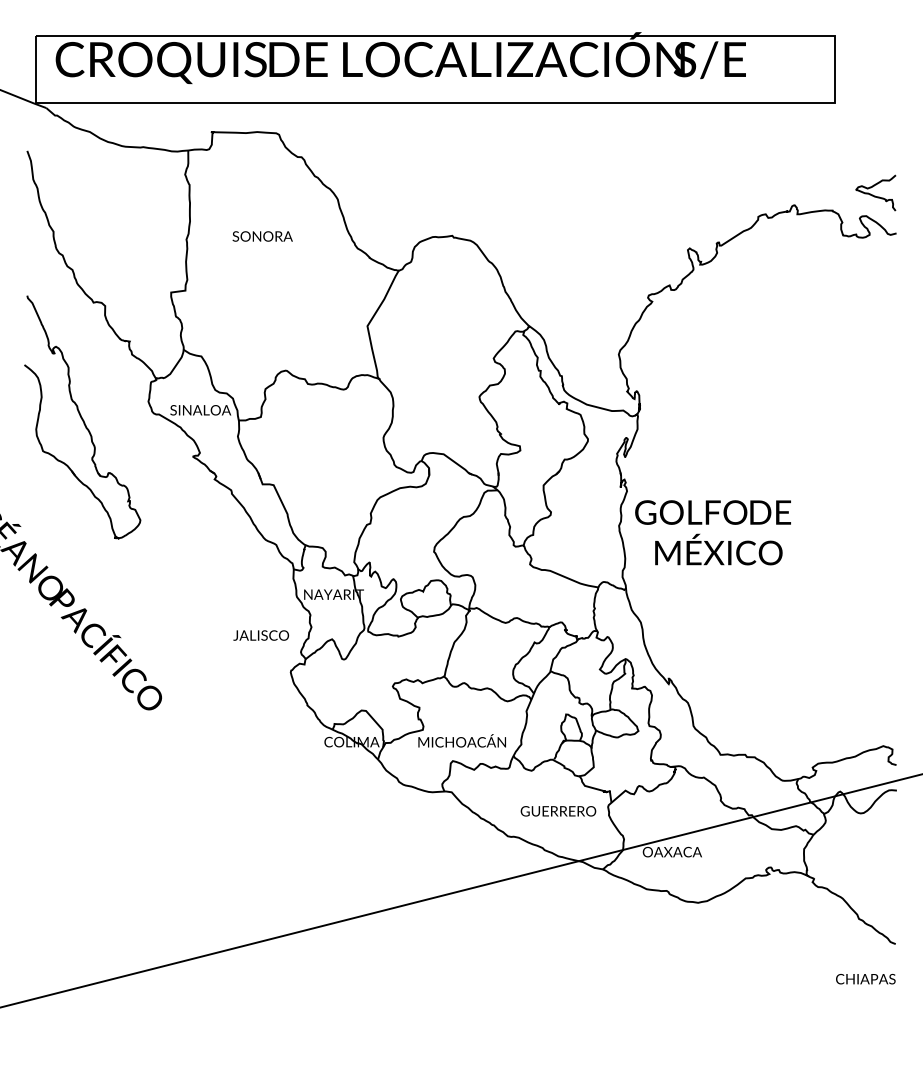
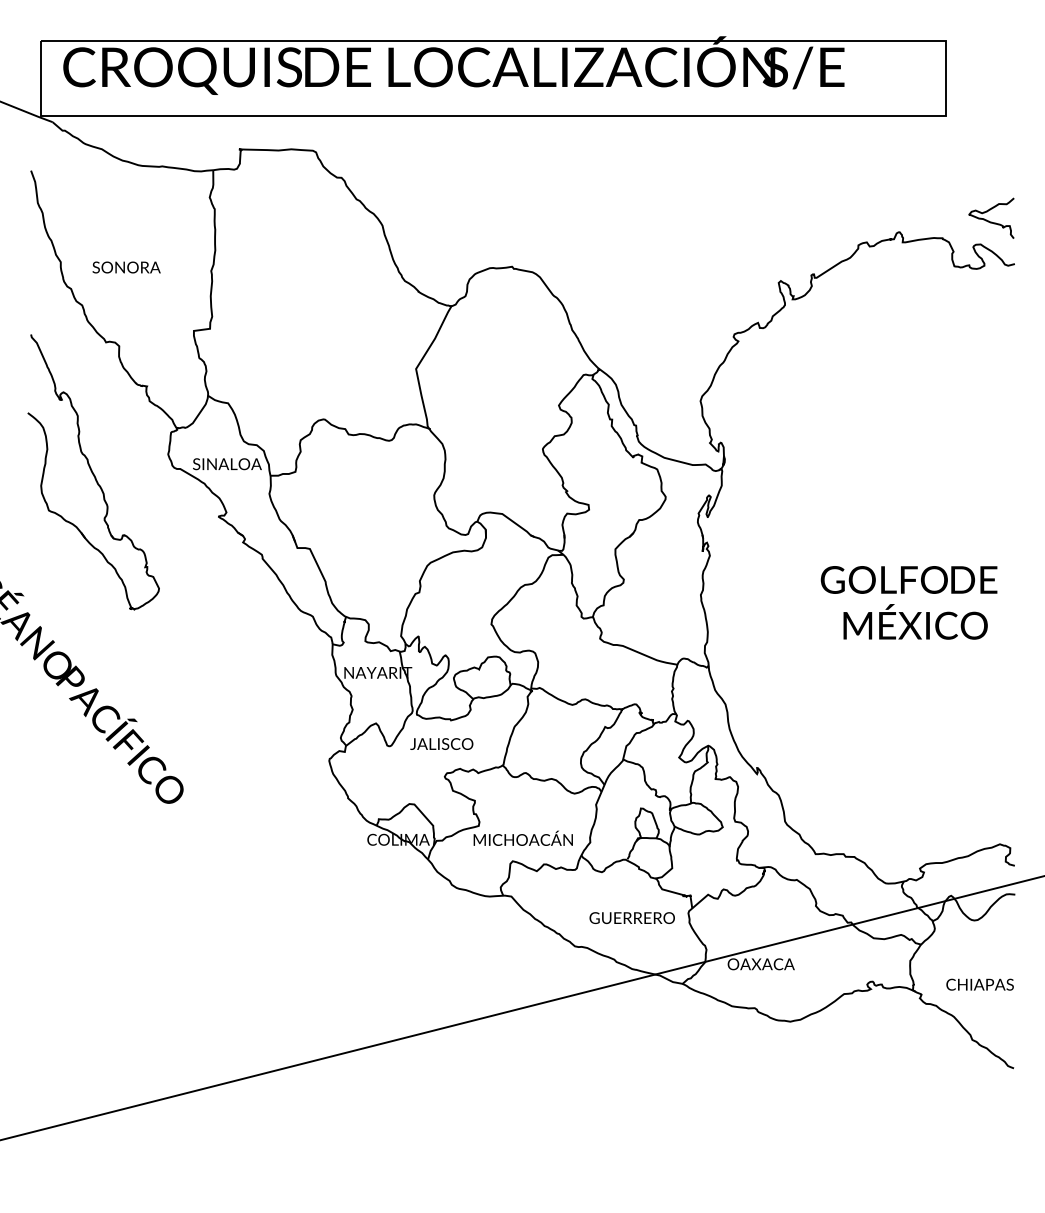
text: (262, 236) -> (126, 267), moved
text: (712, 532) -> (908, 602), moved
text: (261, 635) -> (442, 744), moved
text: (865, 979) -> (979, 985), moved

